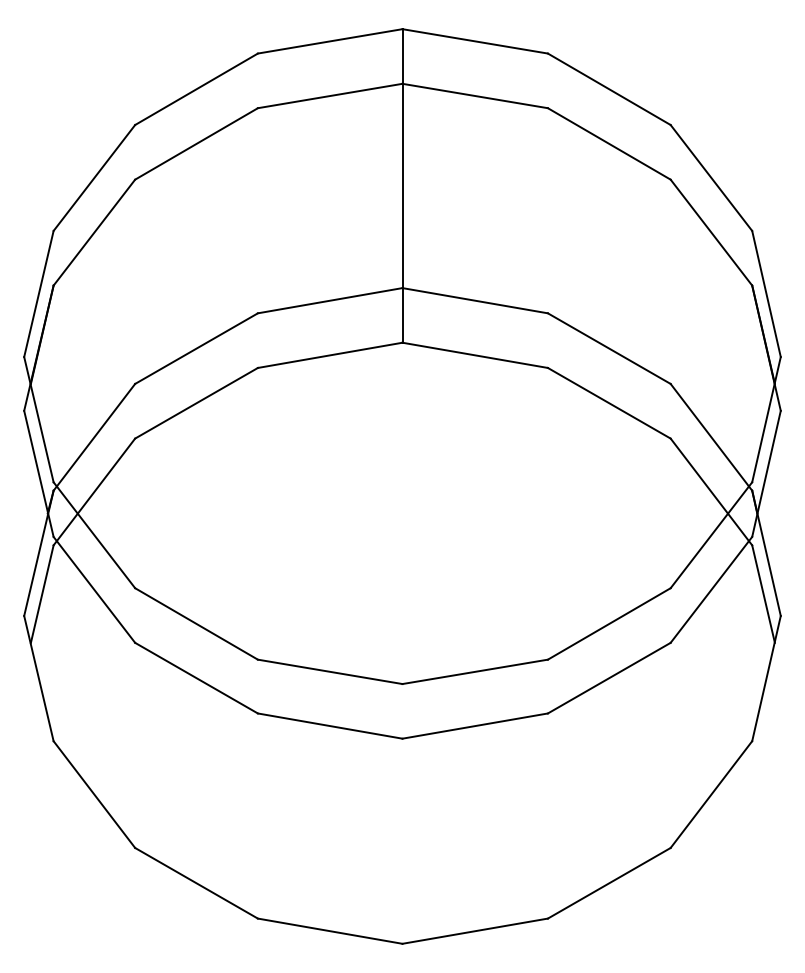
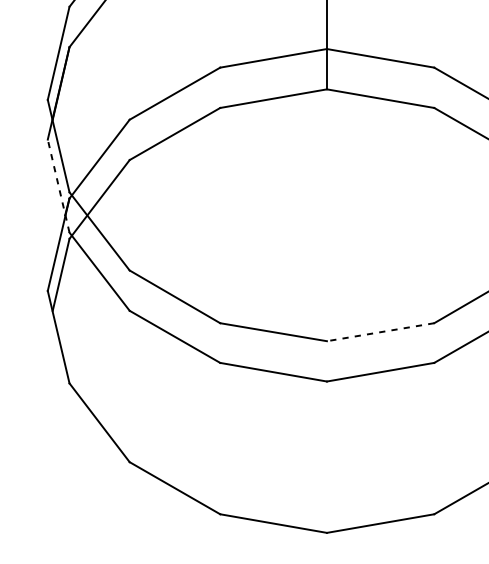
line: (38, 473) -> (58, 185), solid -> dashed
line: (475, 671) -> (380, 331), solid -> dashed

